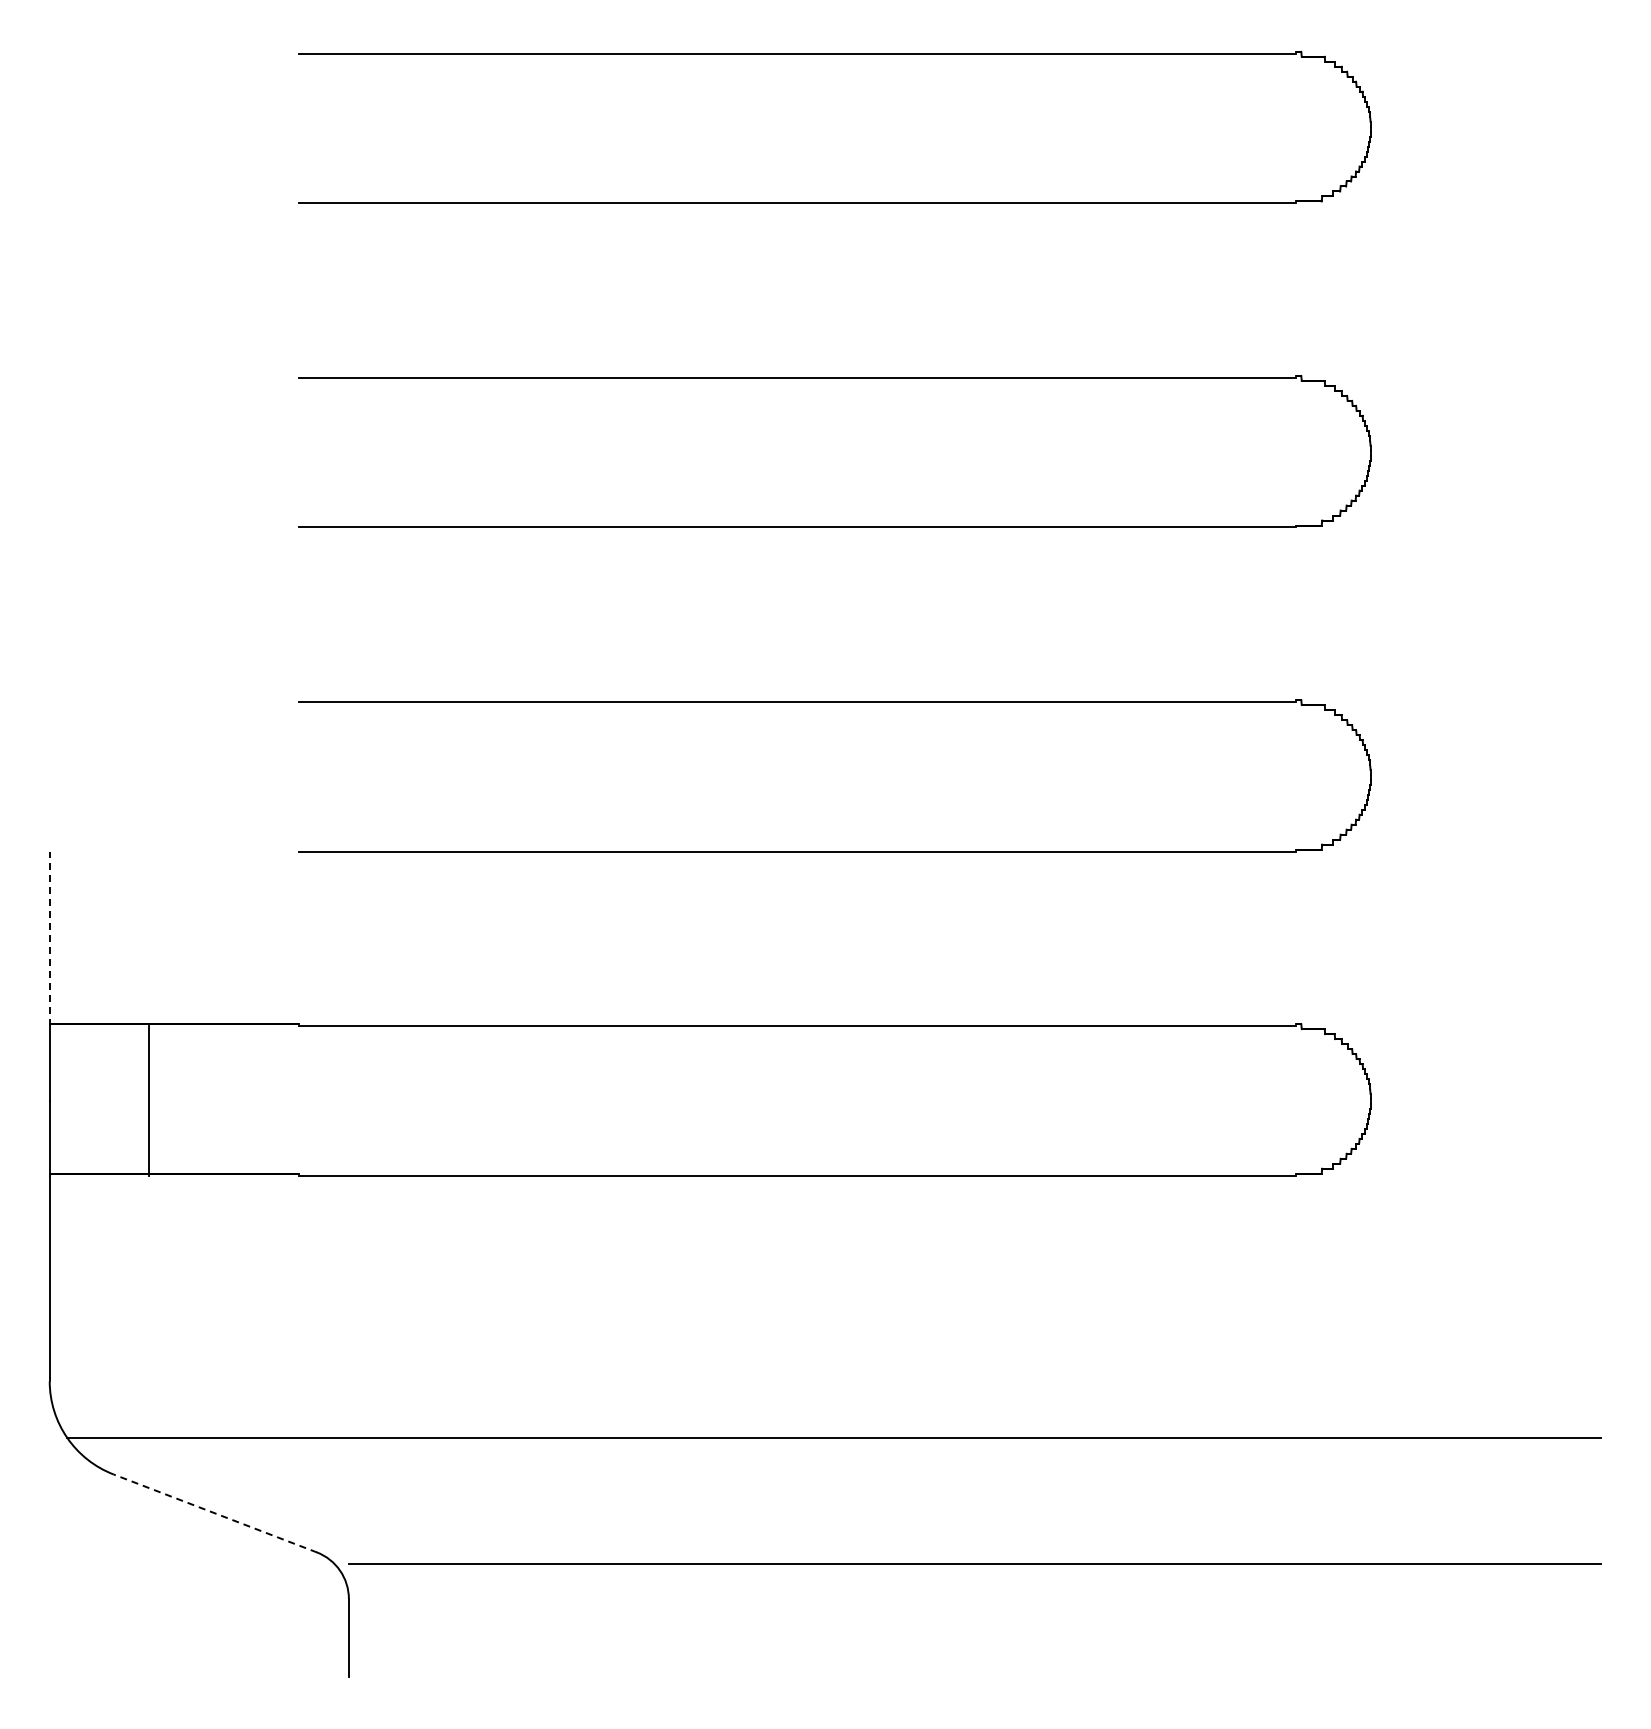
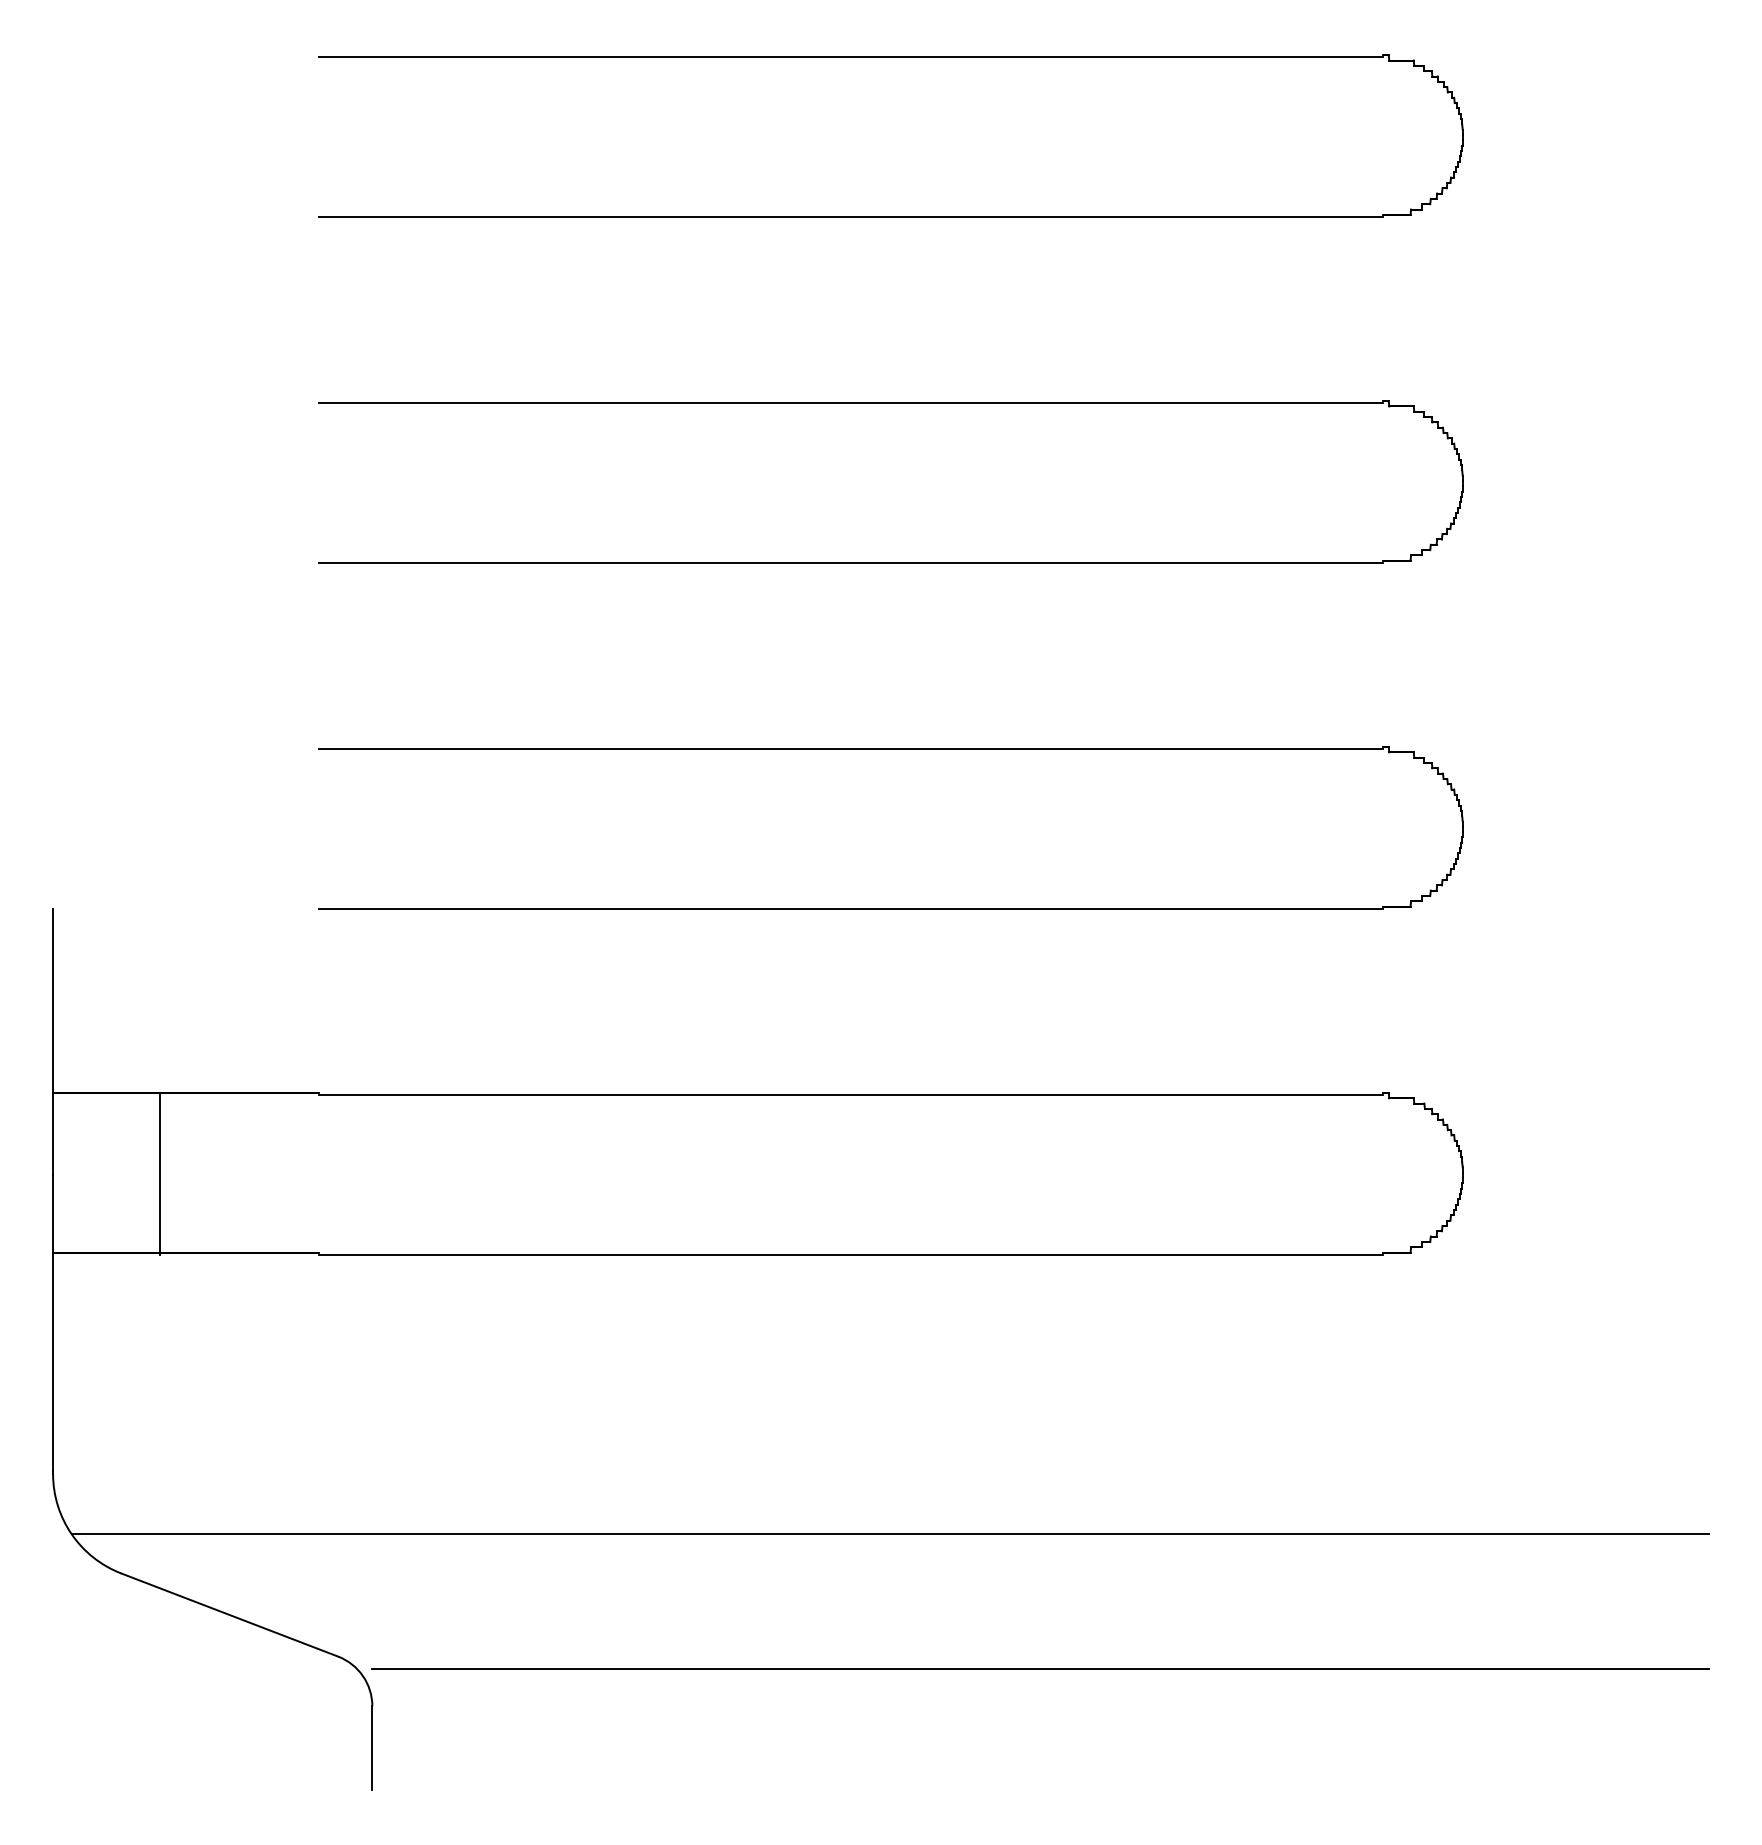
line: (49, 938) -> (52, 1001), dashed -> solid
line: (215, 1513) -> (230, 1615), dashed -> solid

